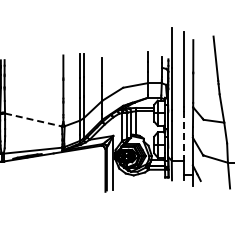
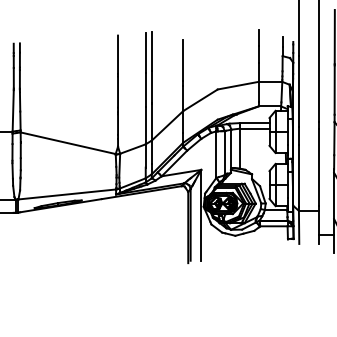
line: (34, 120) -> (69, 144), dashed -> solid
line: (183, 134) -> (318, 167), dashed -> solid

